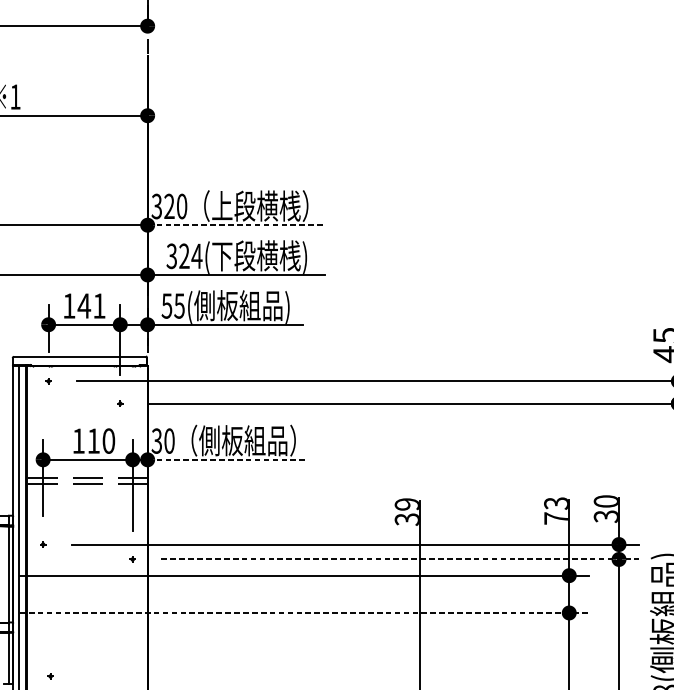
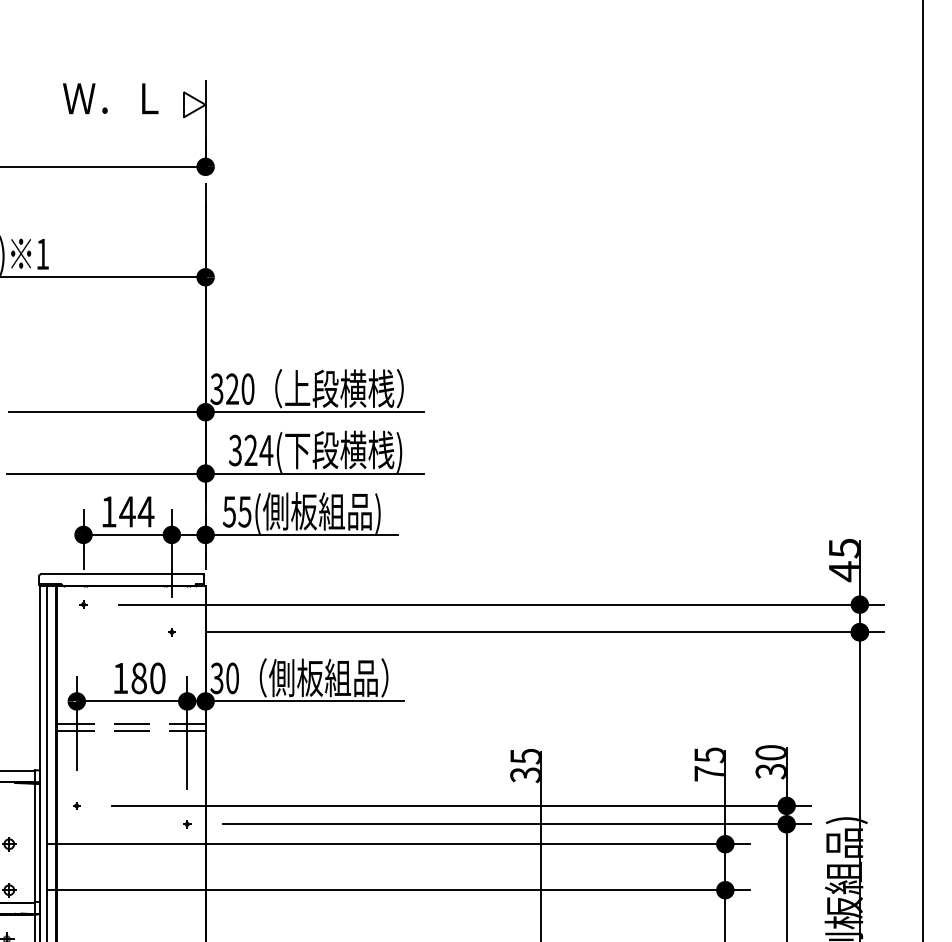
line: (236, 225) -> (315, 412), dashed -> solid
text: (98, 305) -> (145, 511), 141 -> 144
text: (93, 441) -> (138, 678), 110 -> 180
line: (228, 459) -> (305, 701), dashed -> solid
text: (555, 502) -> (708, 754), 73 -> 75
text: (406, 504) -> (524, 756), 39 -> 35
line: (400, 559) -> (517, 824), dashed -> solid
line: (304, 613) -> (399, 890), dashed -> solid

